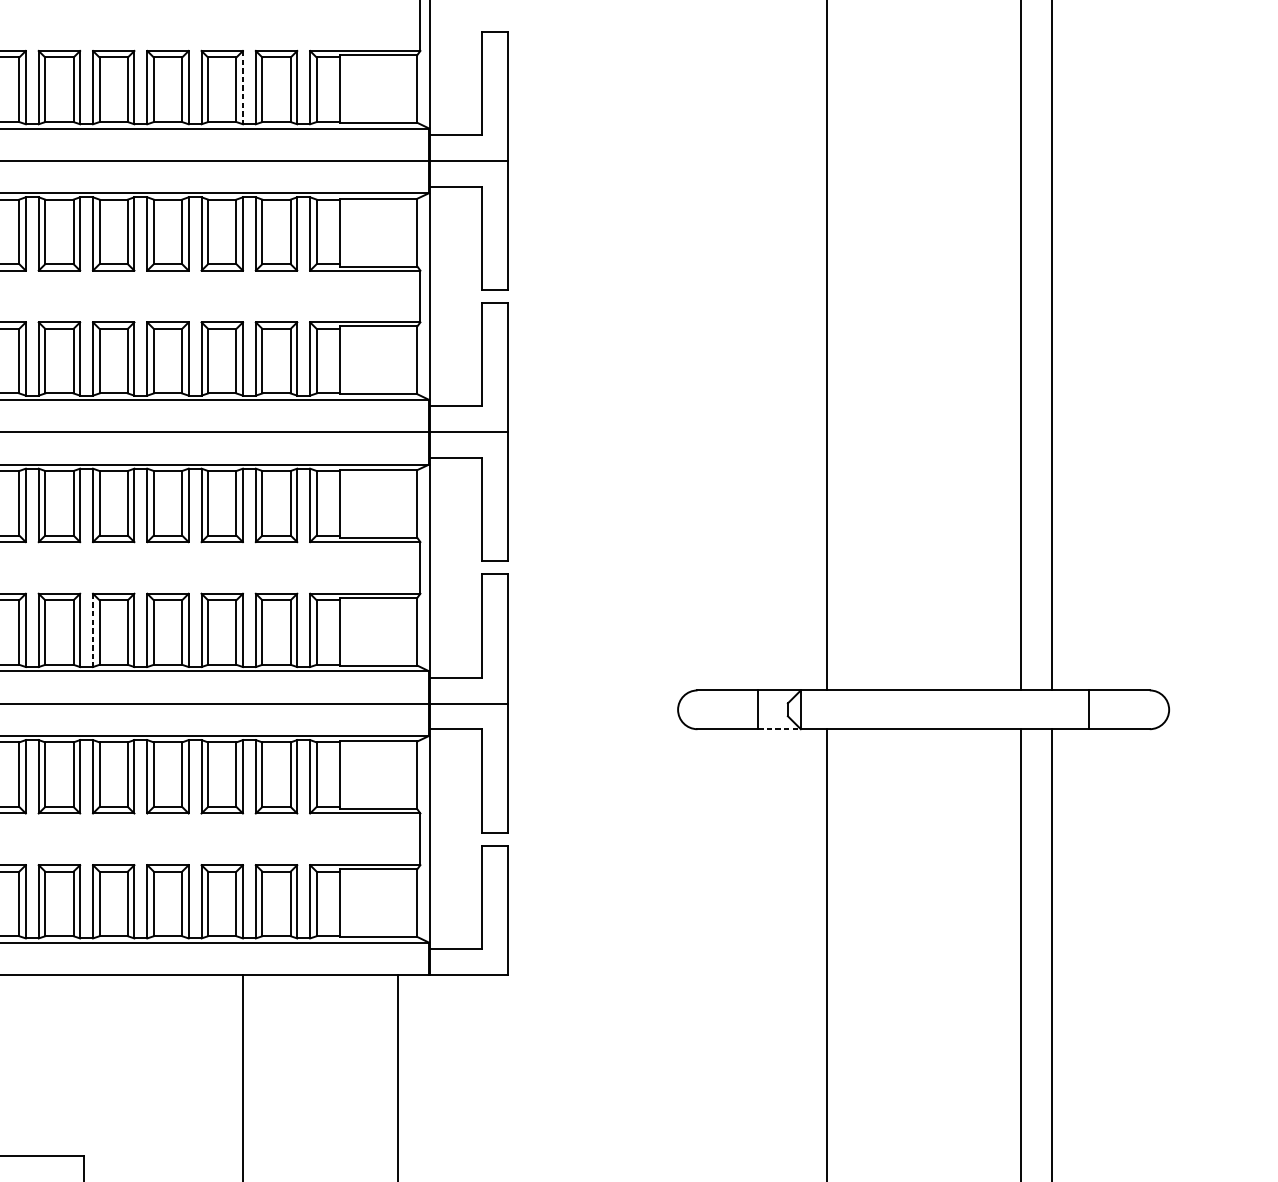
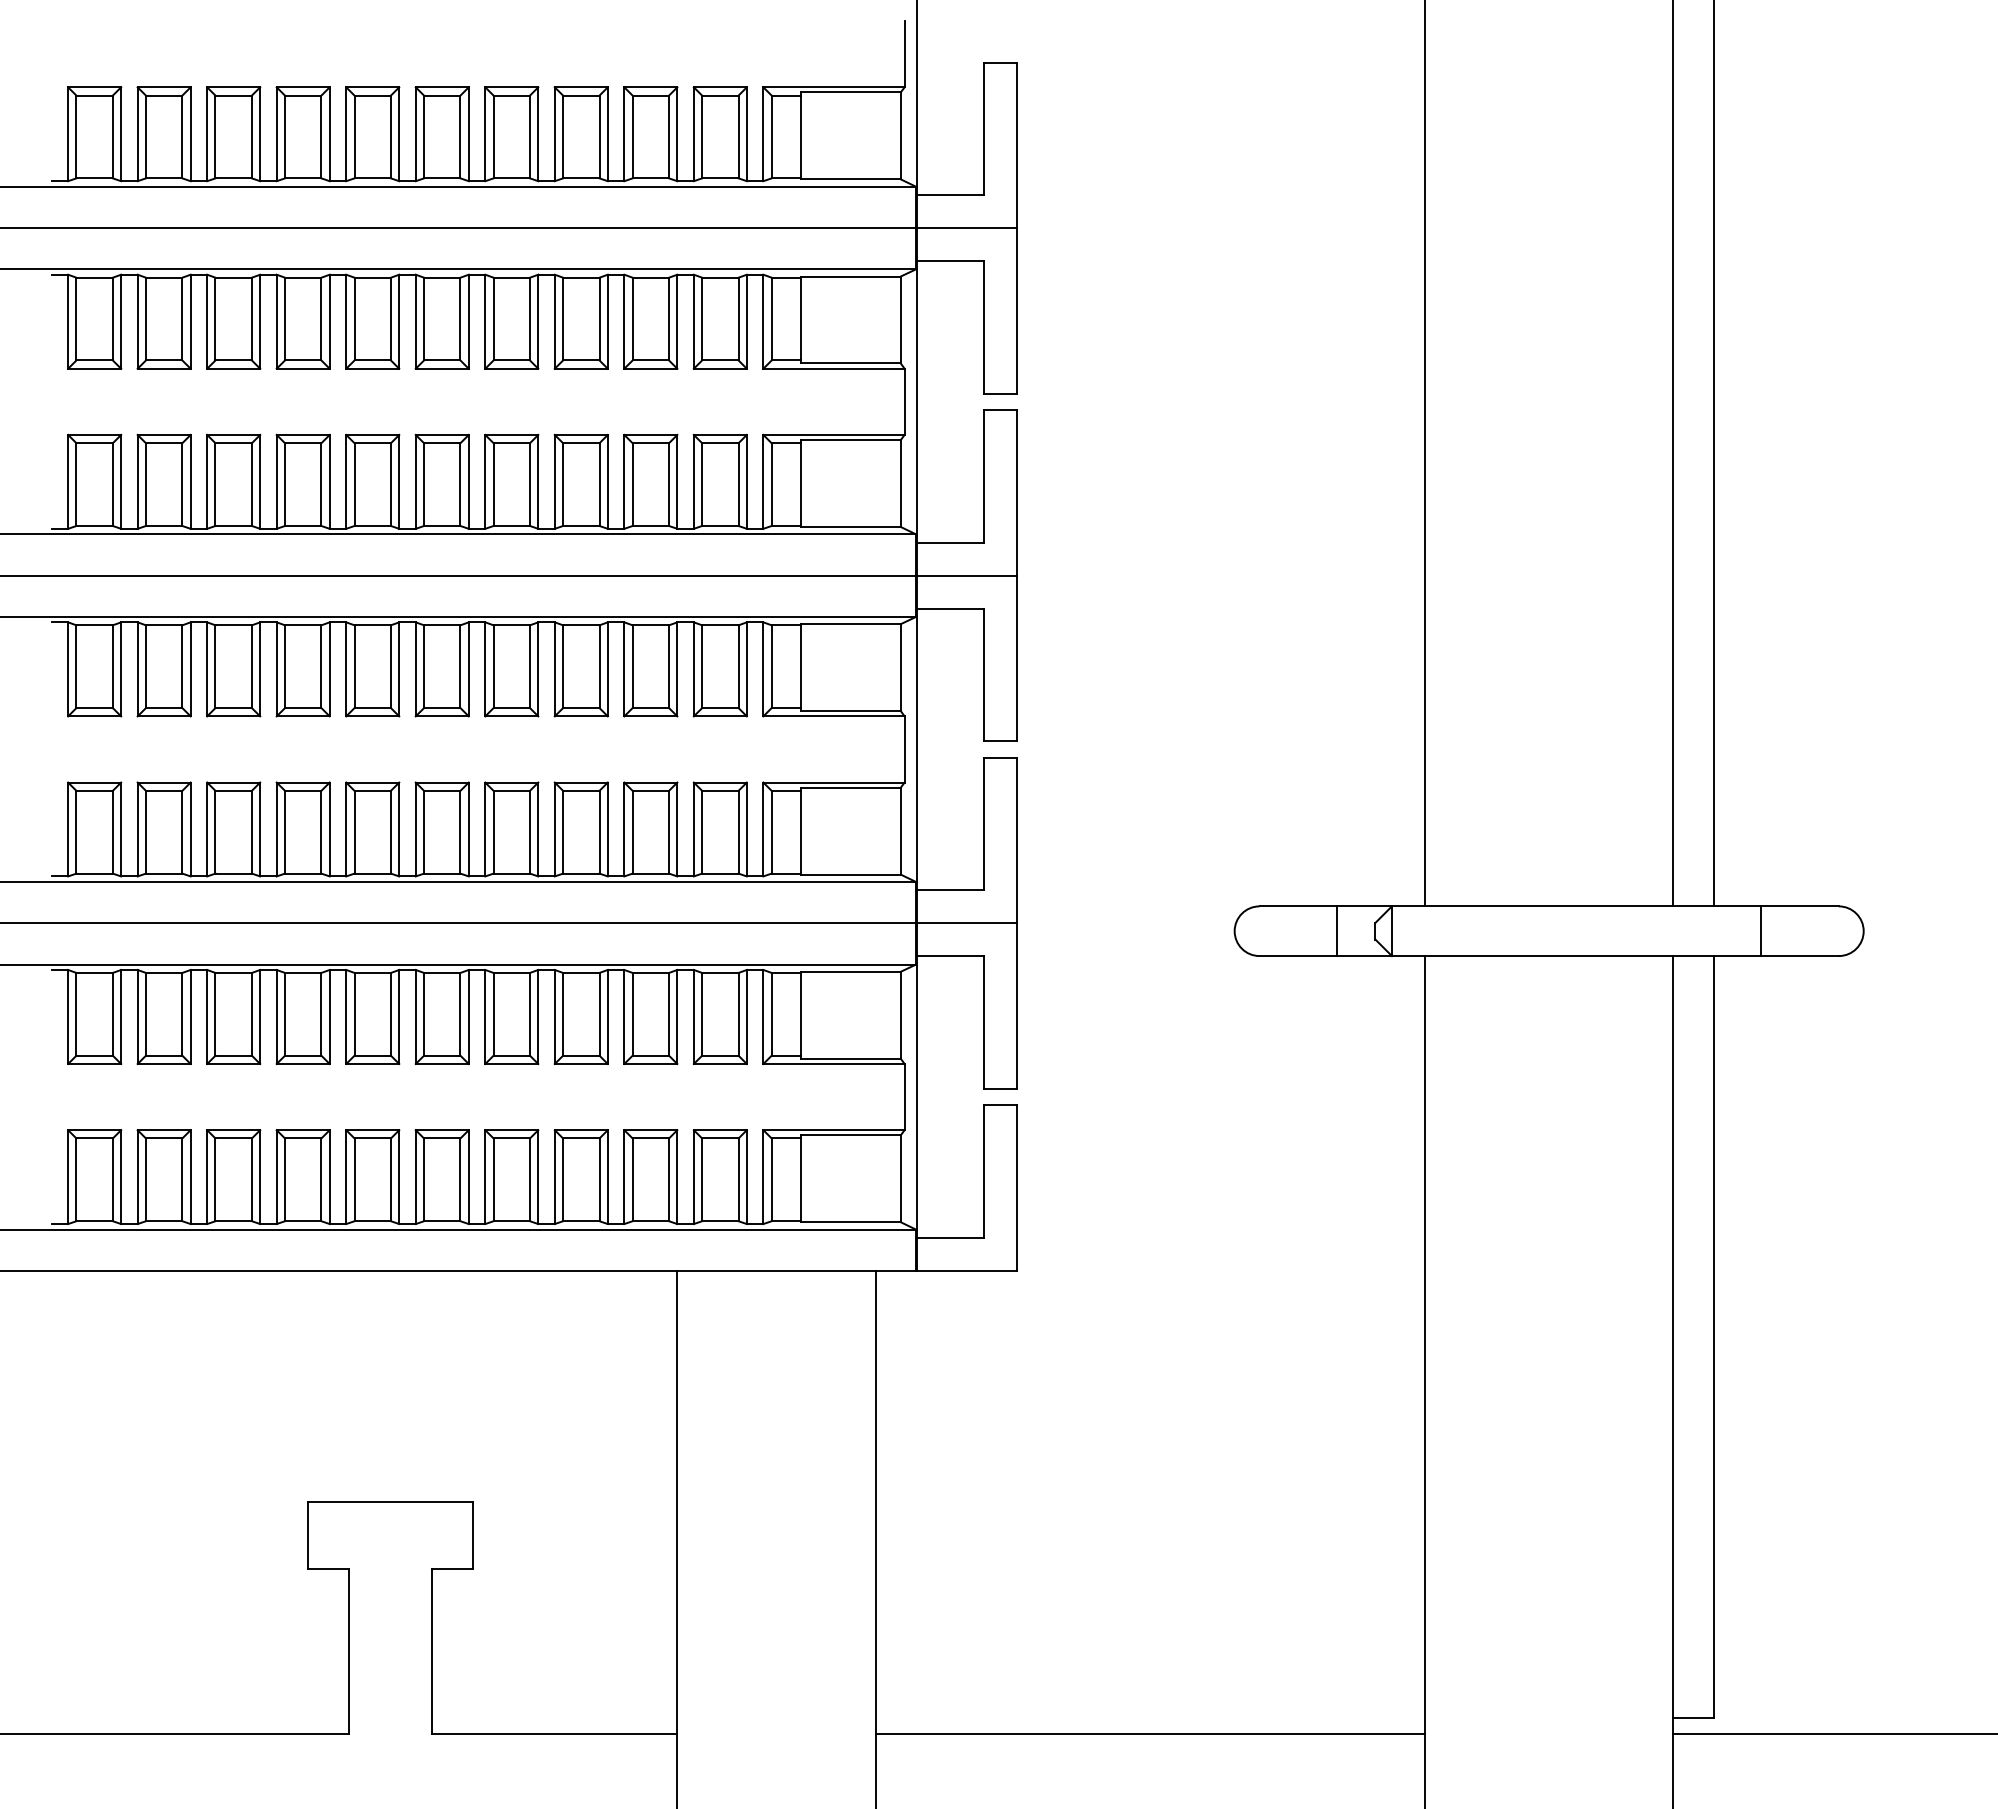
line: (243, 87) -> (677, 134), dashed -> solid
line: (93, 630) -> (485, 829), dashed -> solid
line: (780, 729) -> (1365, 956), dashed -> solid

